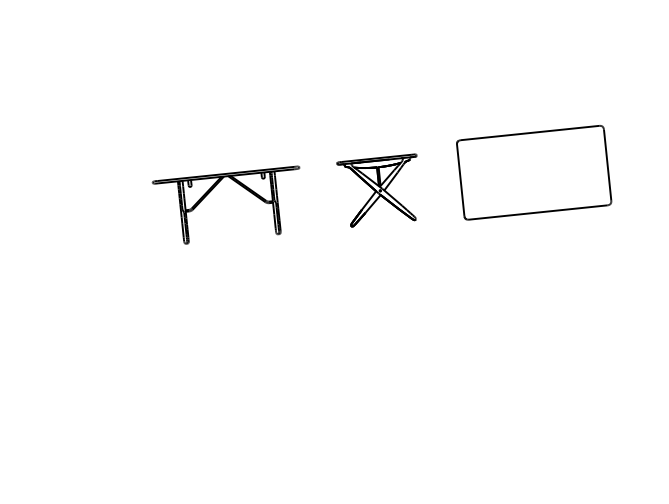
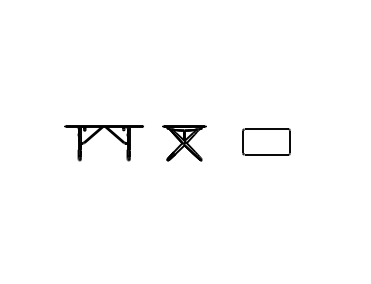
part: (533, 171) -> (266, 141), size x0.6

